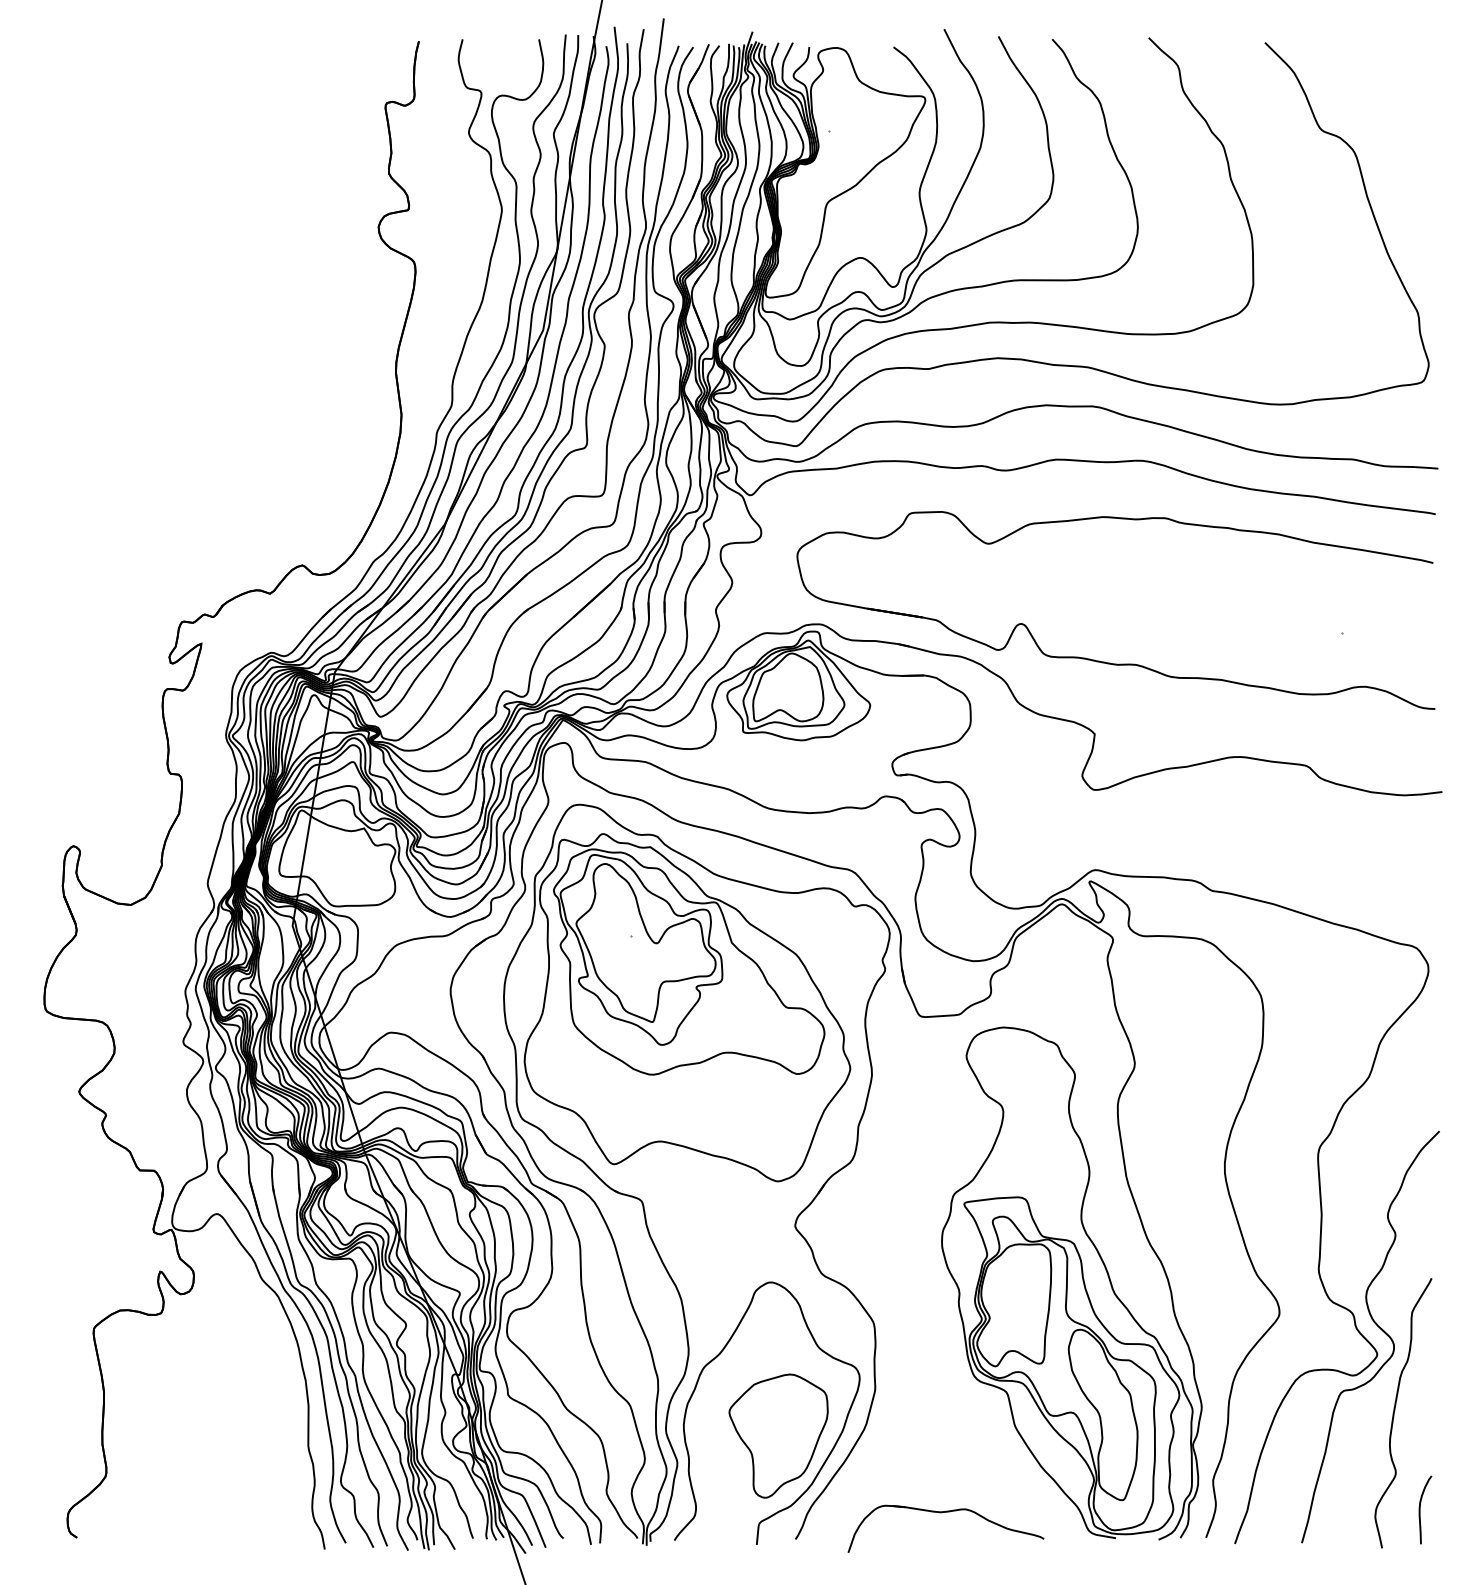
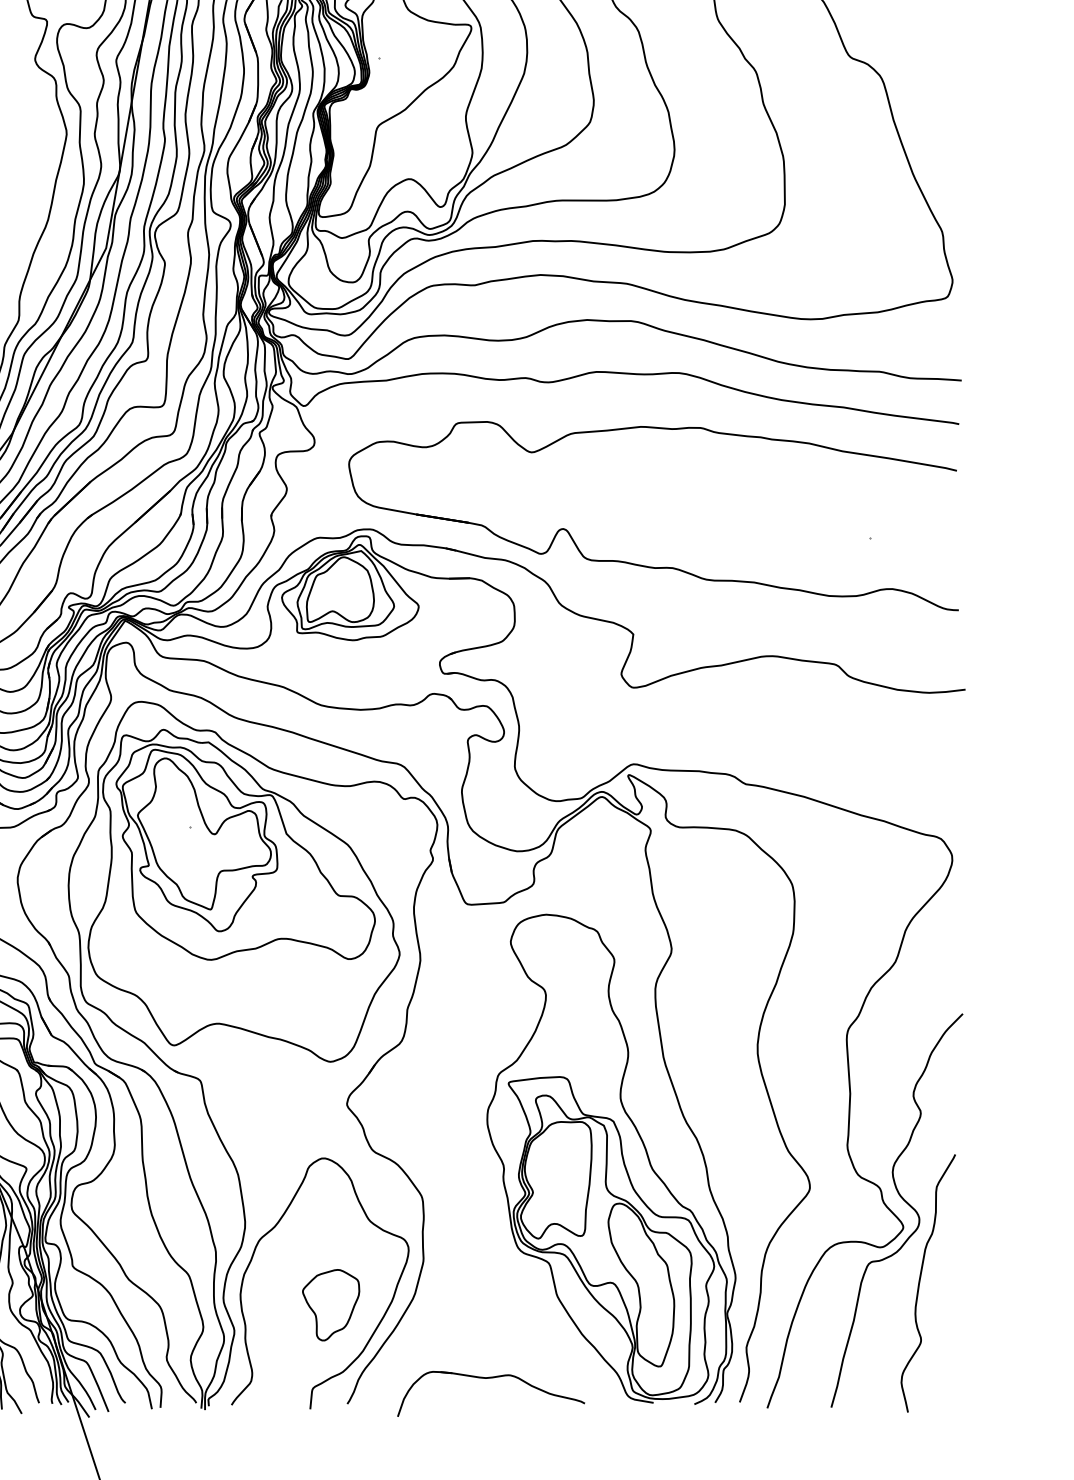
part: (778, 1435) -> (331, 1304), size x0.6
curve: (1420, 1509) -> (944, 1375), removed

